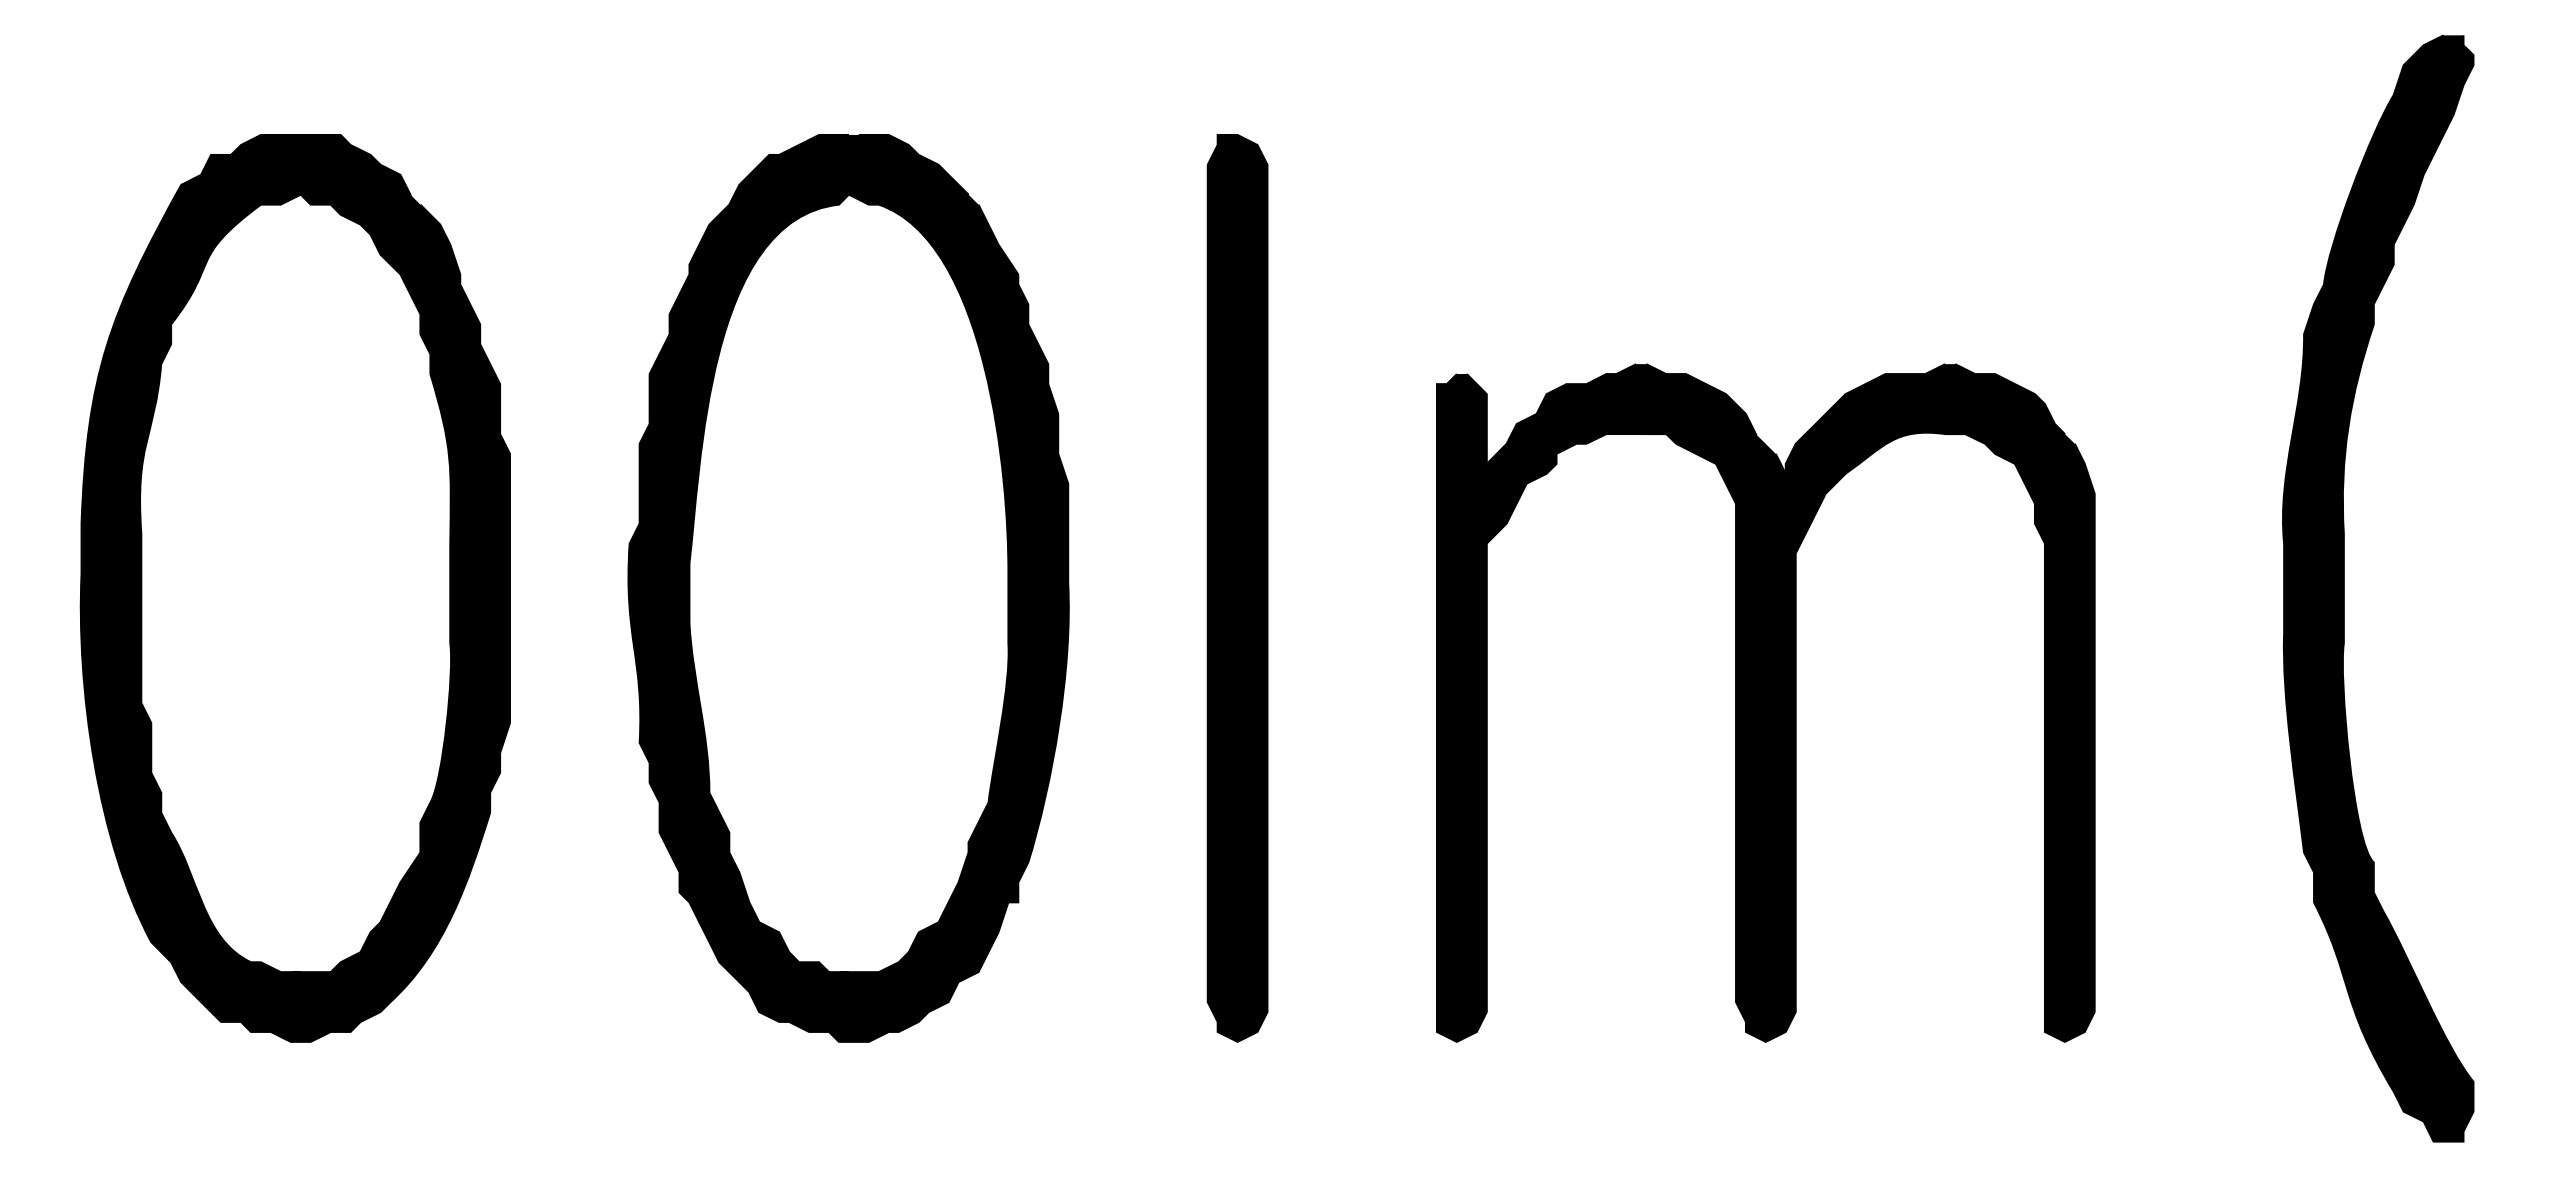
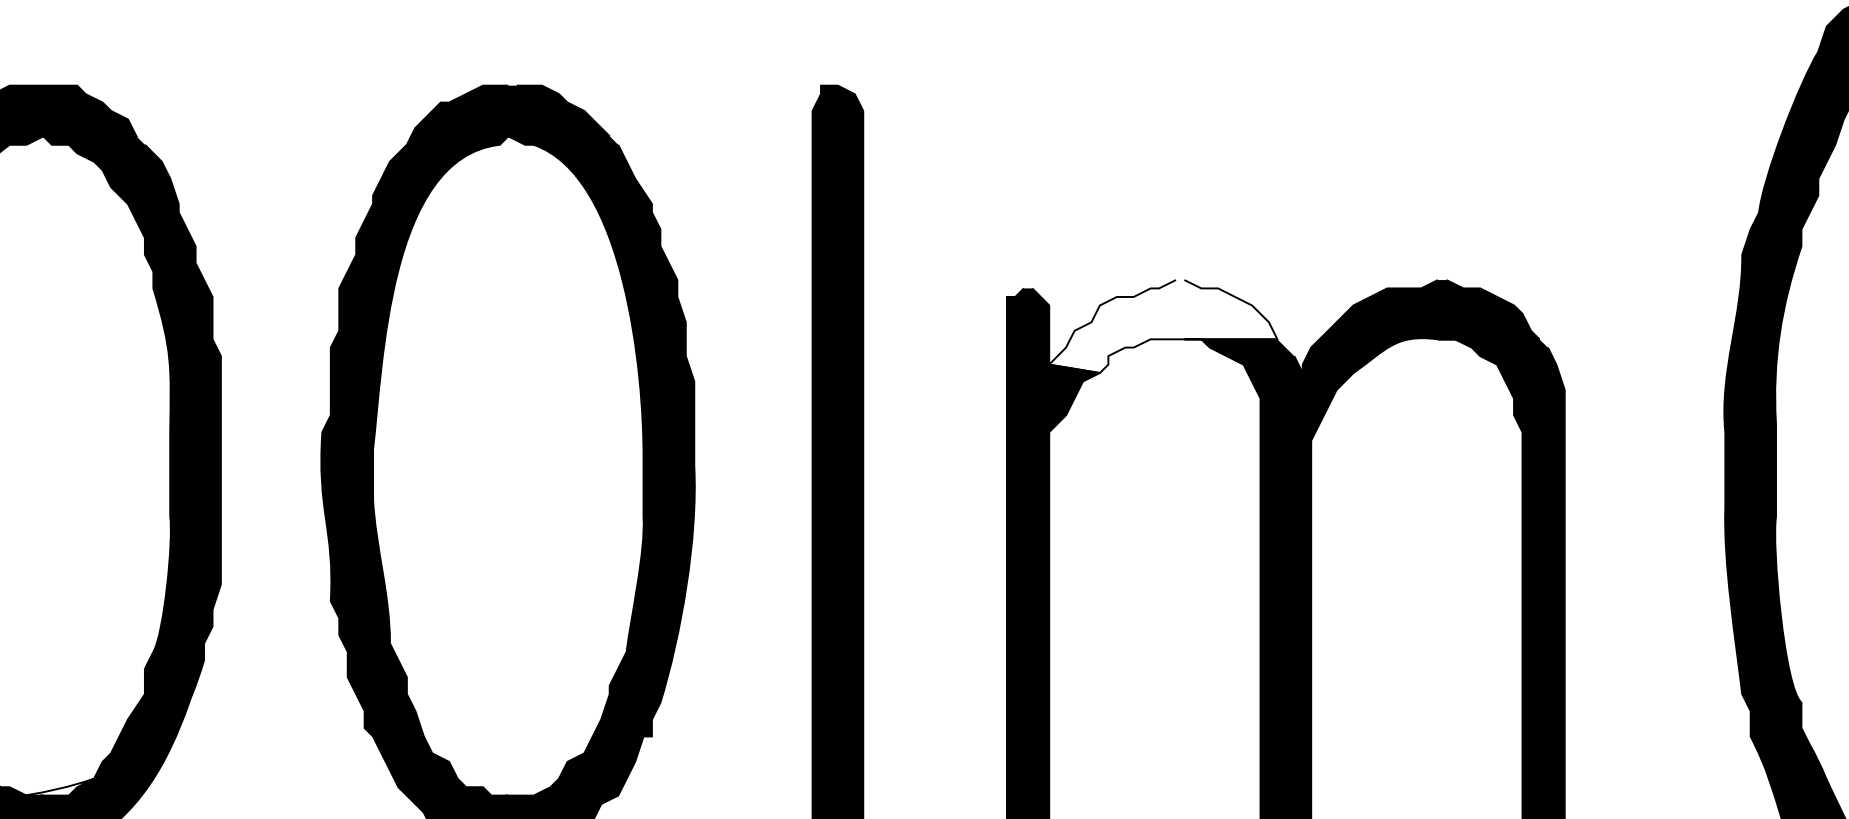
fill: (1620, 418) -> (1162, 326), removed

